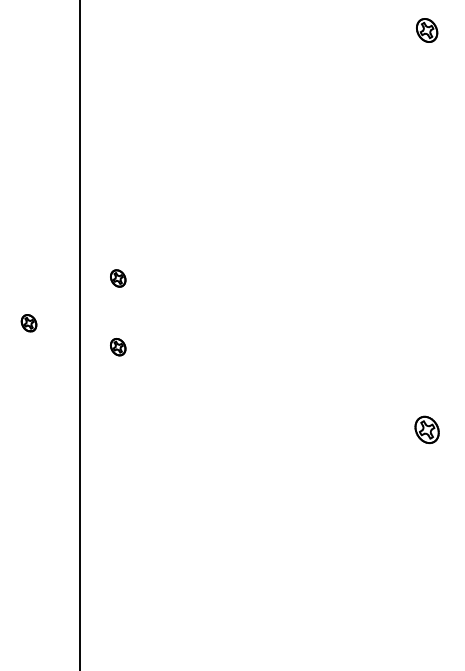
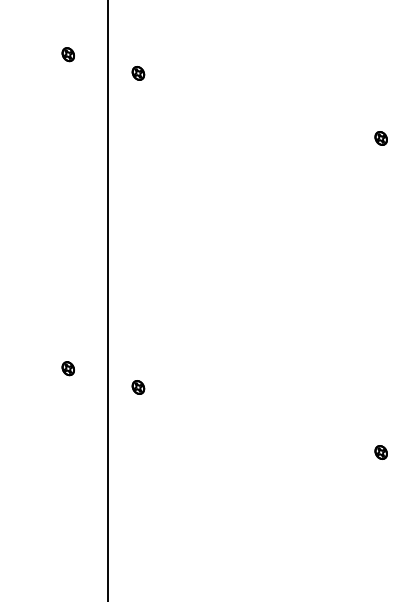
part: (426, 30) -> (380, 138), size x0.71
part: (118, 278) -> (138, 333), removed
part: (426, 429) -> (380, 452), size x0.62

